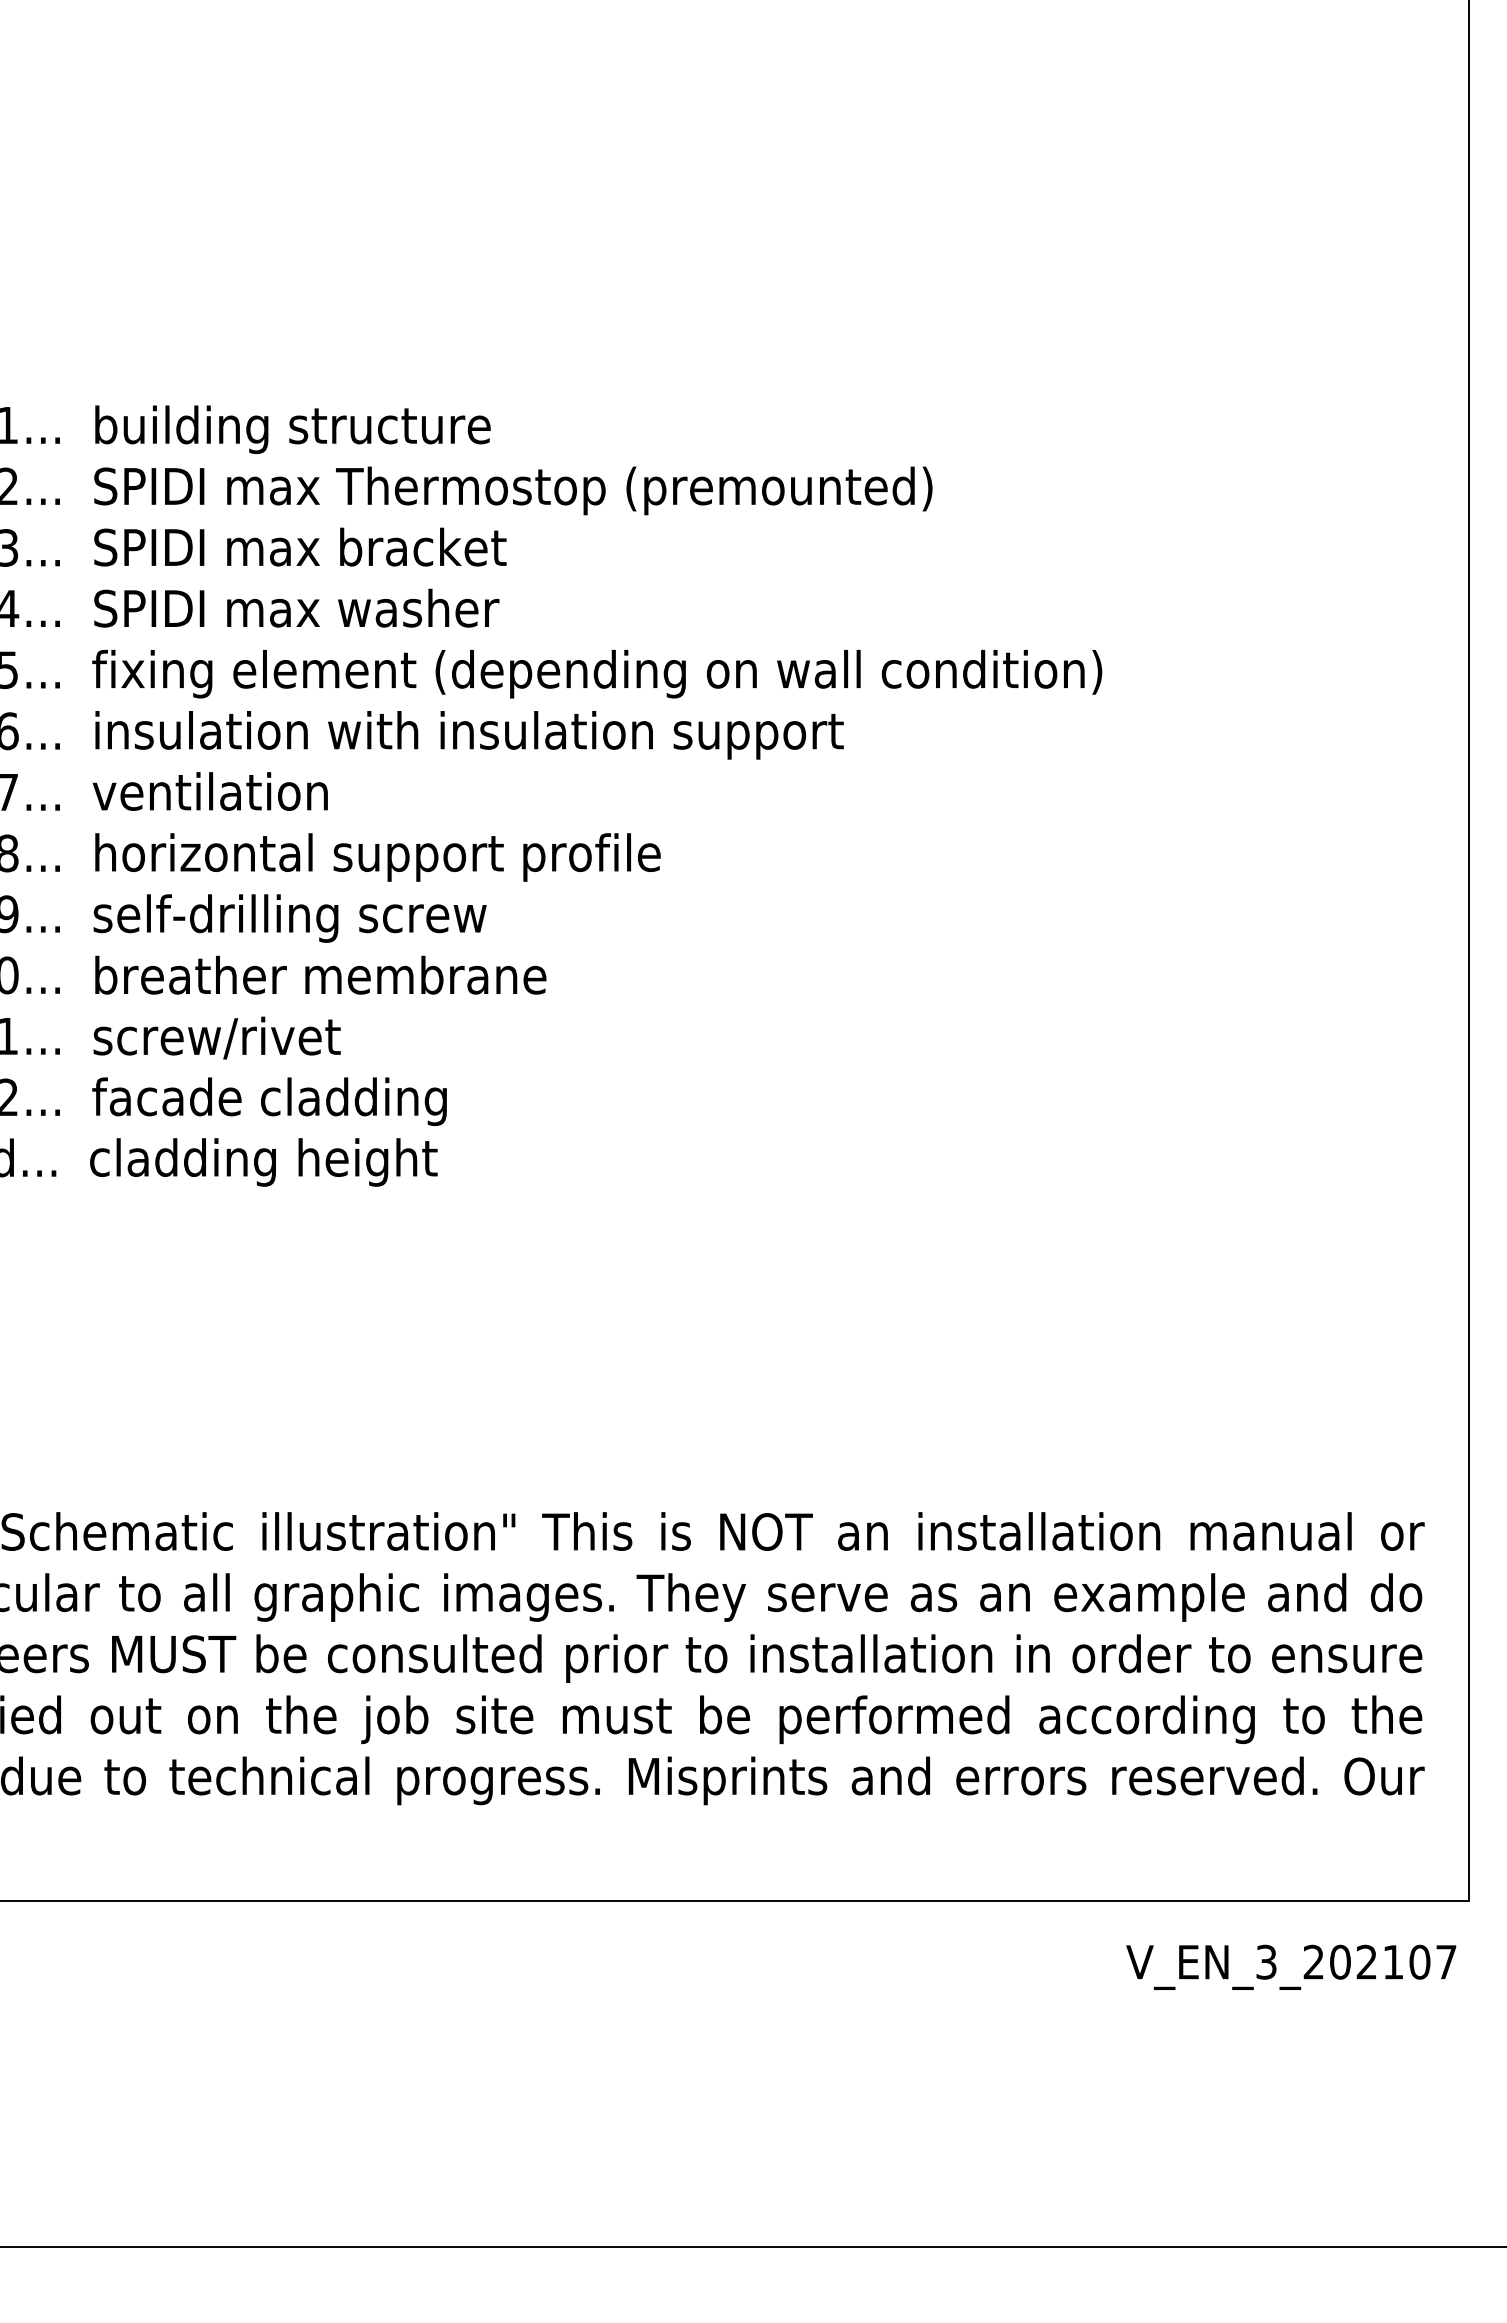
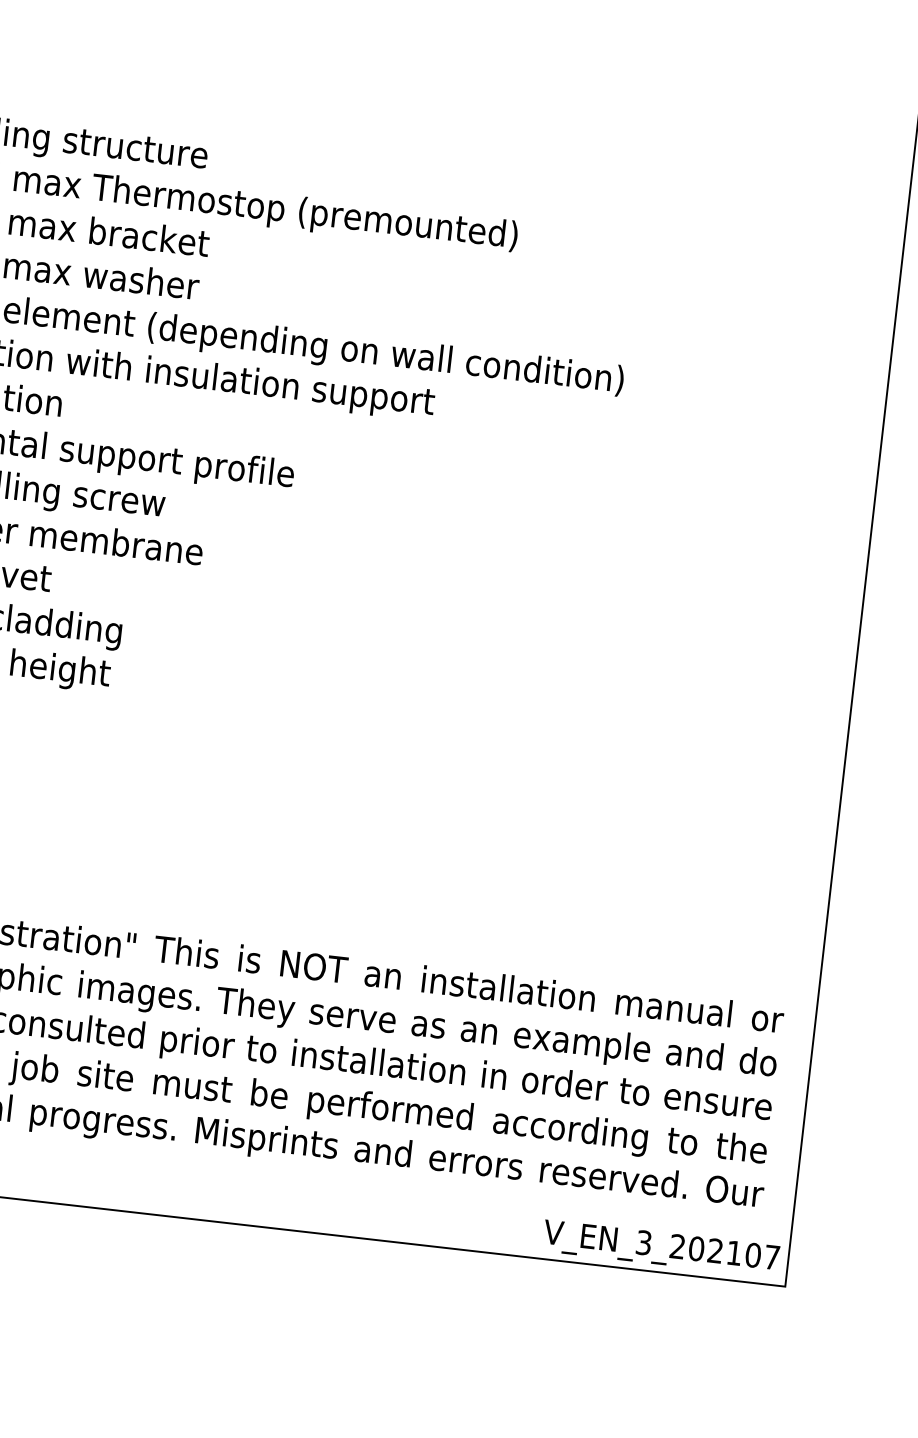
text: (1291, 1966) -> (661, 1247), moved

